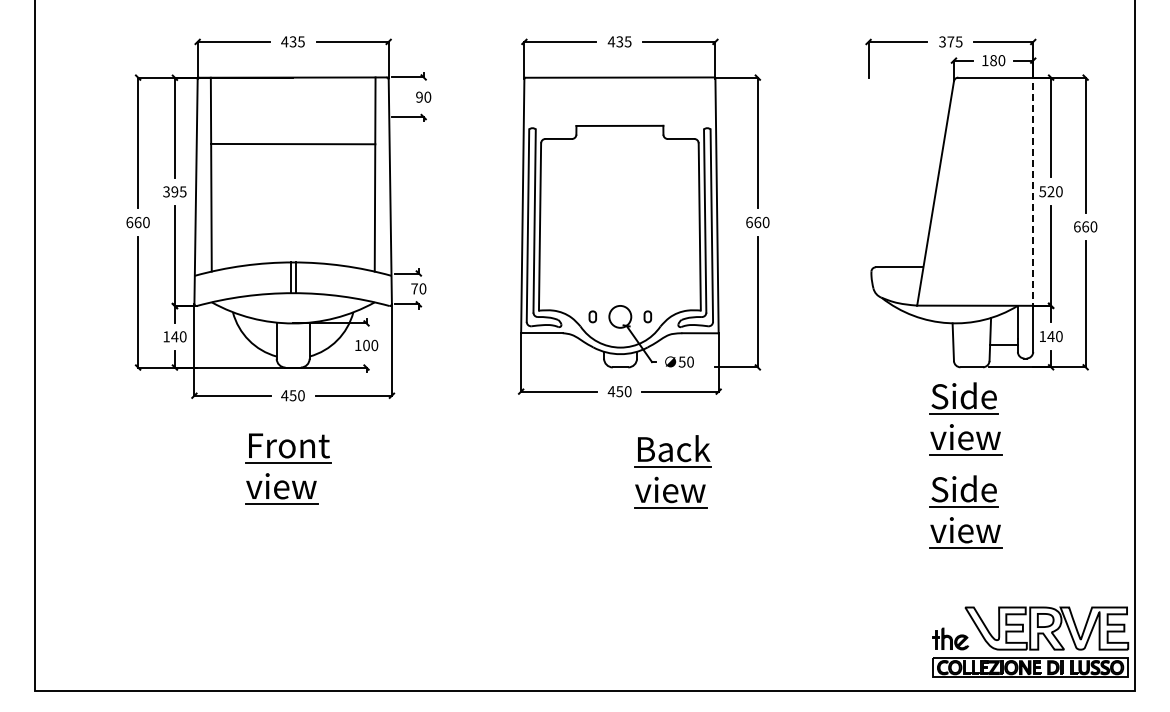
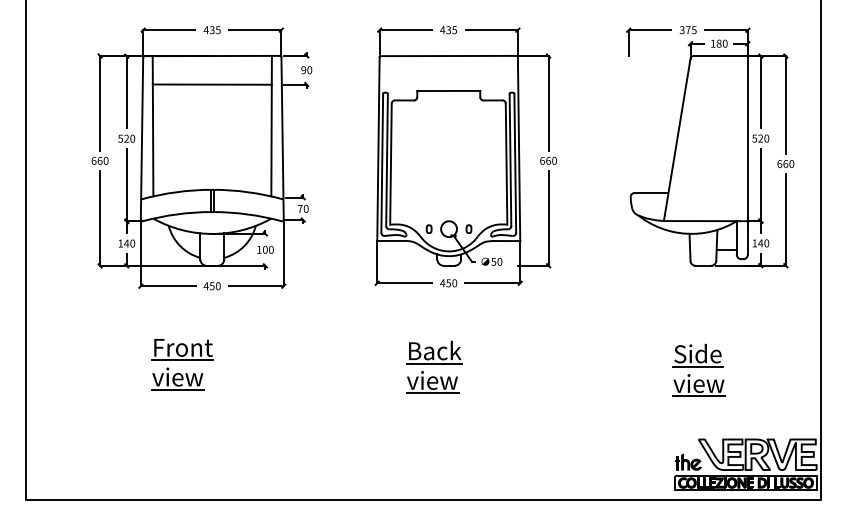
line: (292, 143) -> (211, 84), moved
text: (174, 191) -> (126, 138), 395 -> 520
line: (1033, 193) -> (748, 139), dashed -> solid
part: (965, 418) -> (698, 302), removed
part: (288, 468) -> (182, 364), moved
part: (672, 471) -> (433, 367), moved

